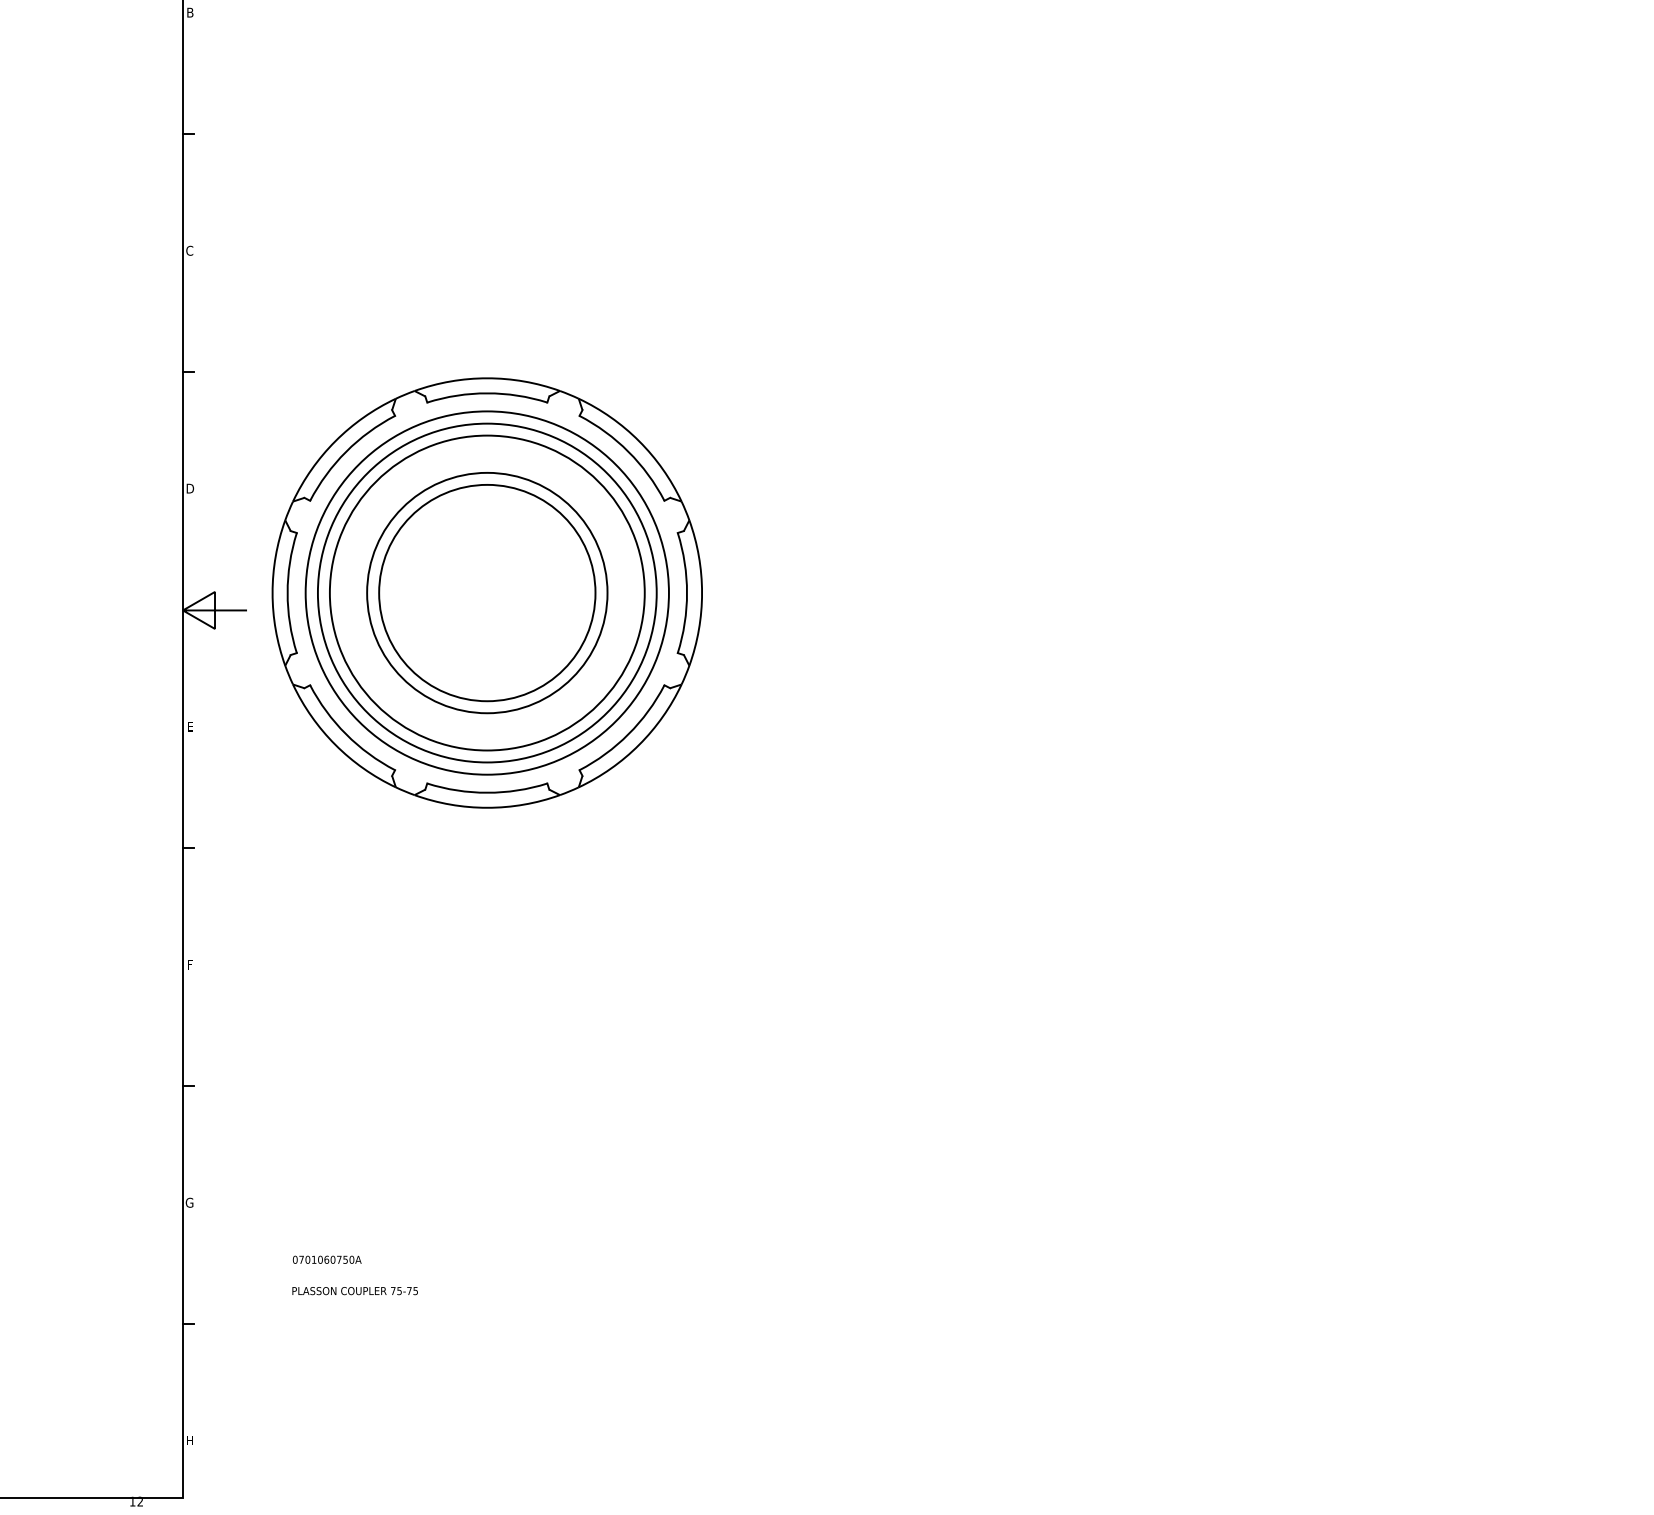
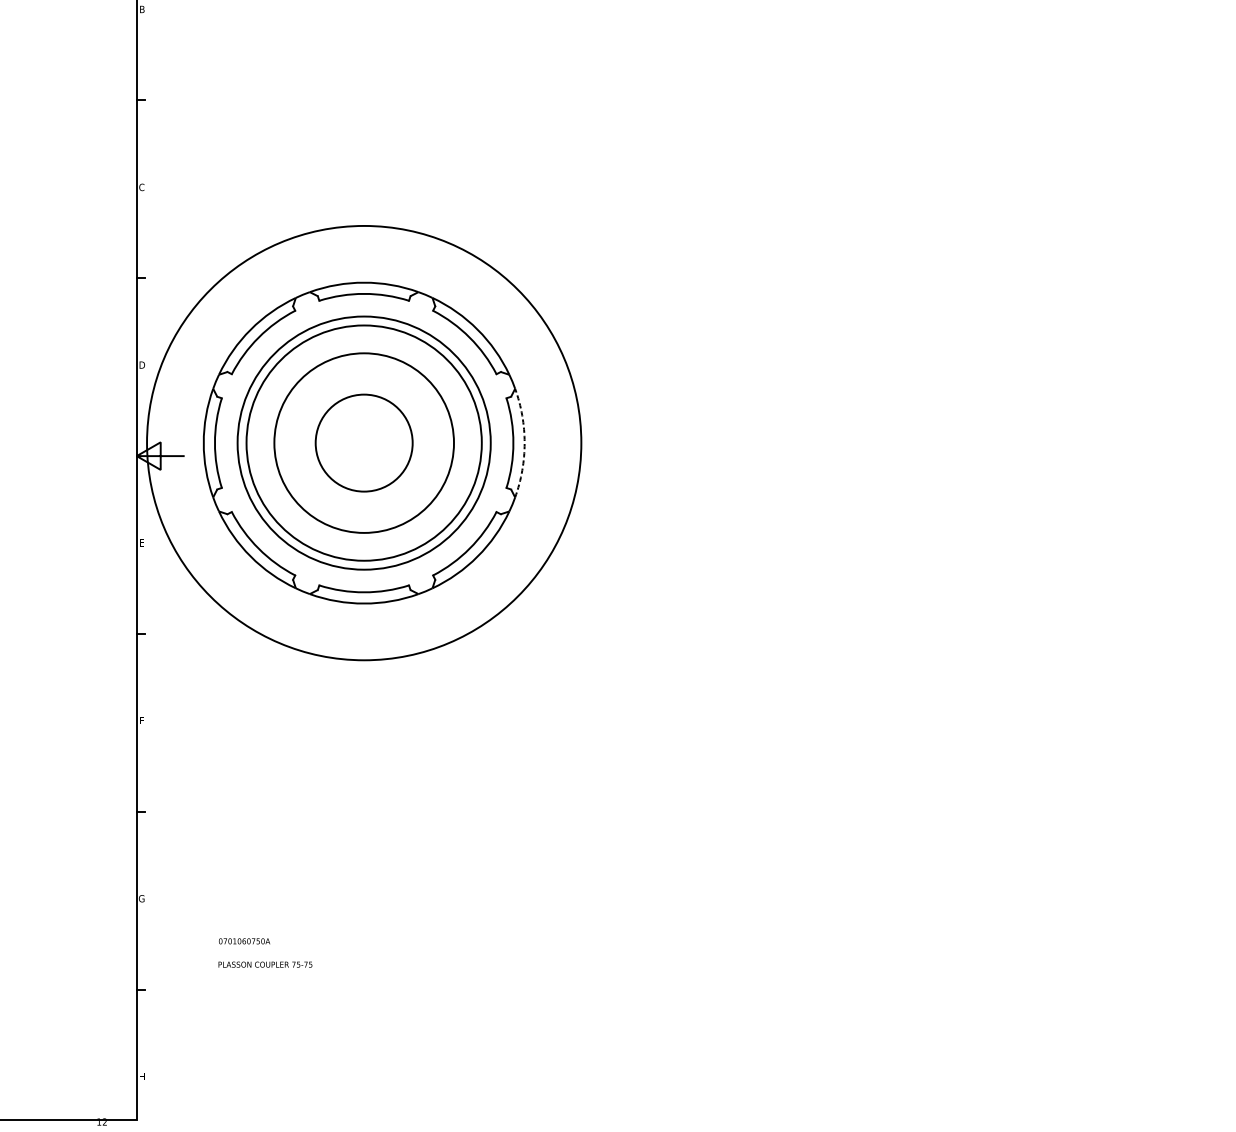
circle: (486, 592) -> (363, 442), size x1.6
circle: (487, 592) -> (364, 442), size x0.6
arc: (702, 593) -> (524, 443), solid -> dashed

